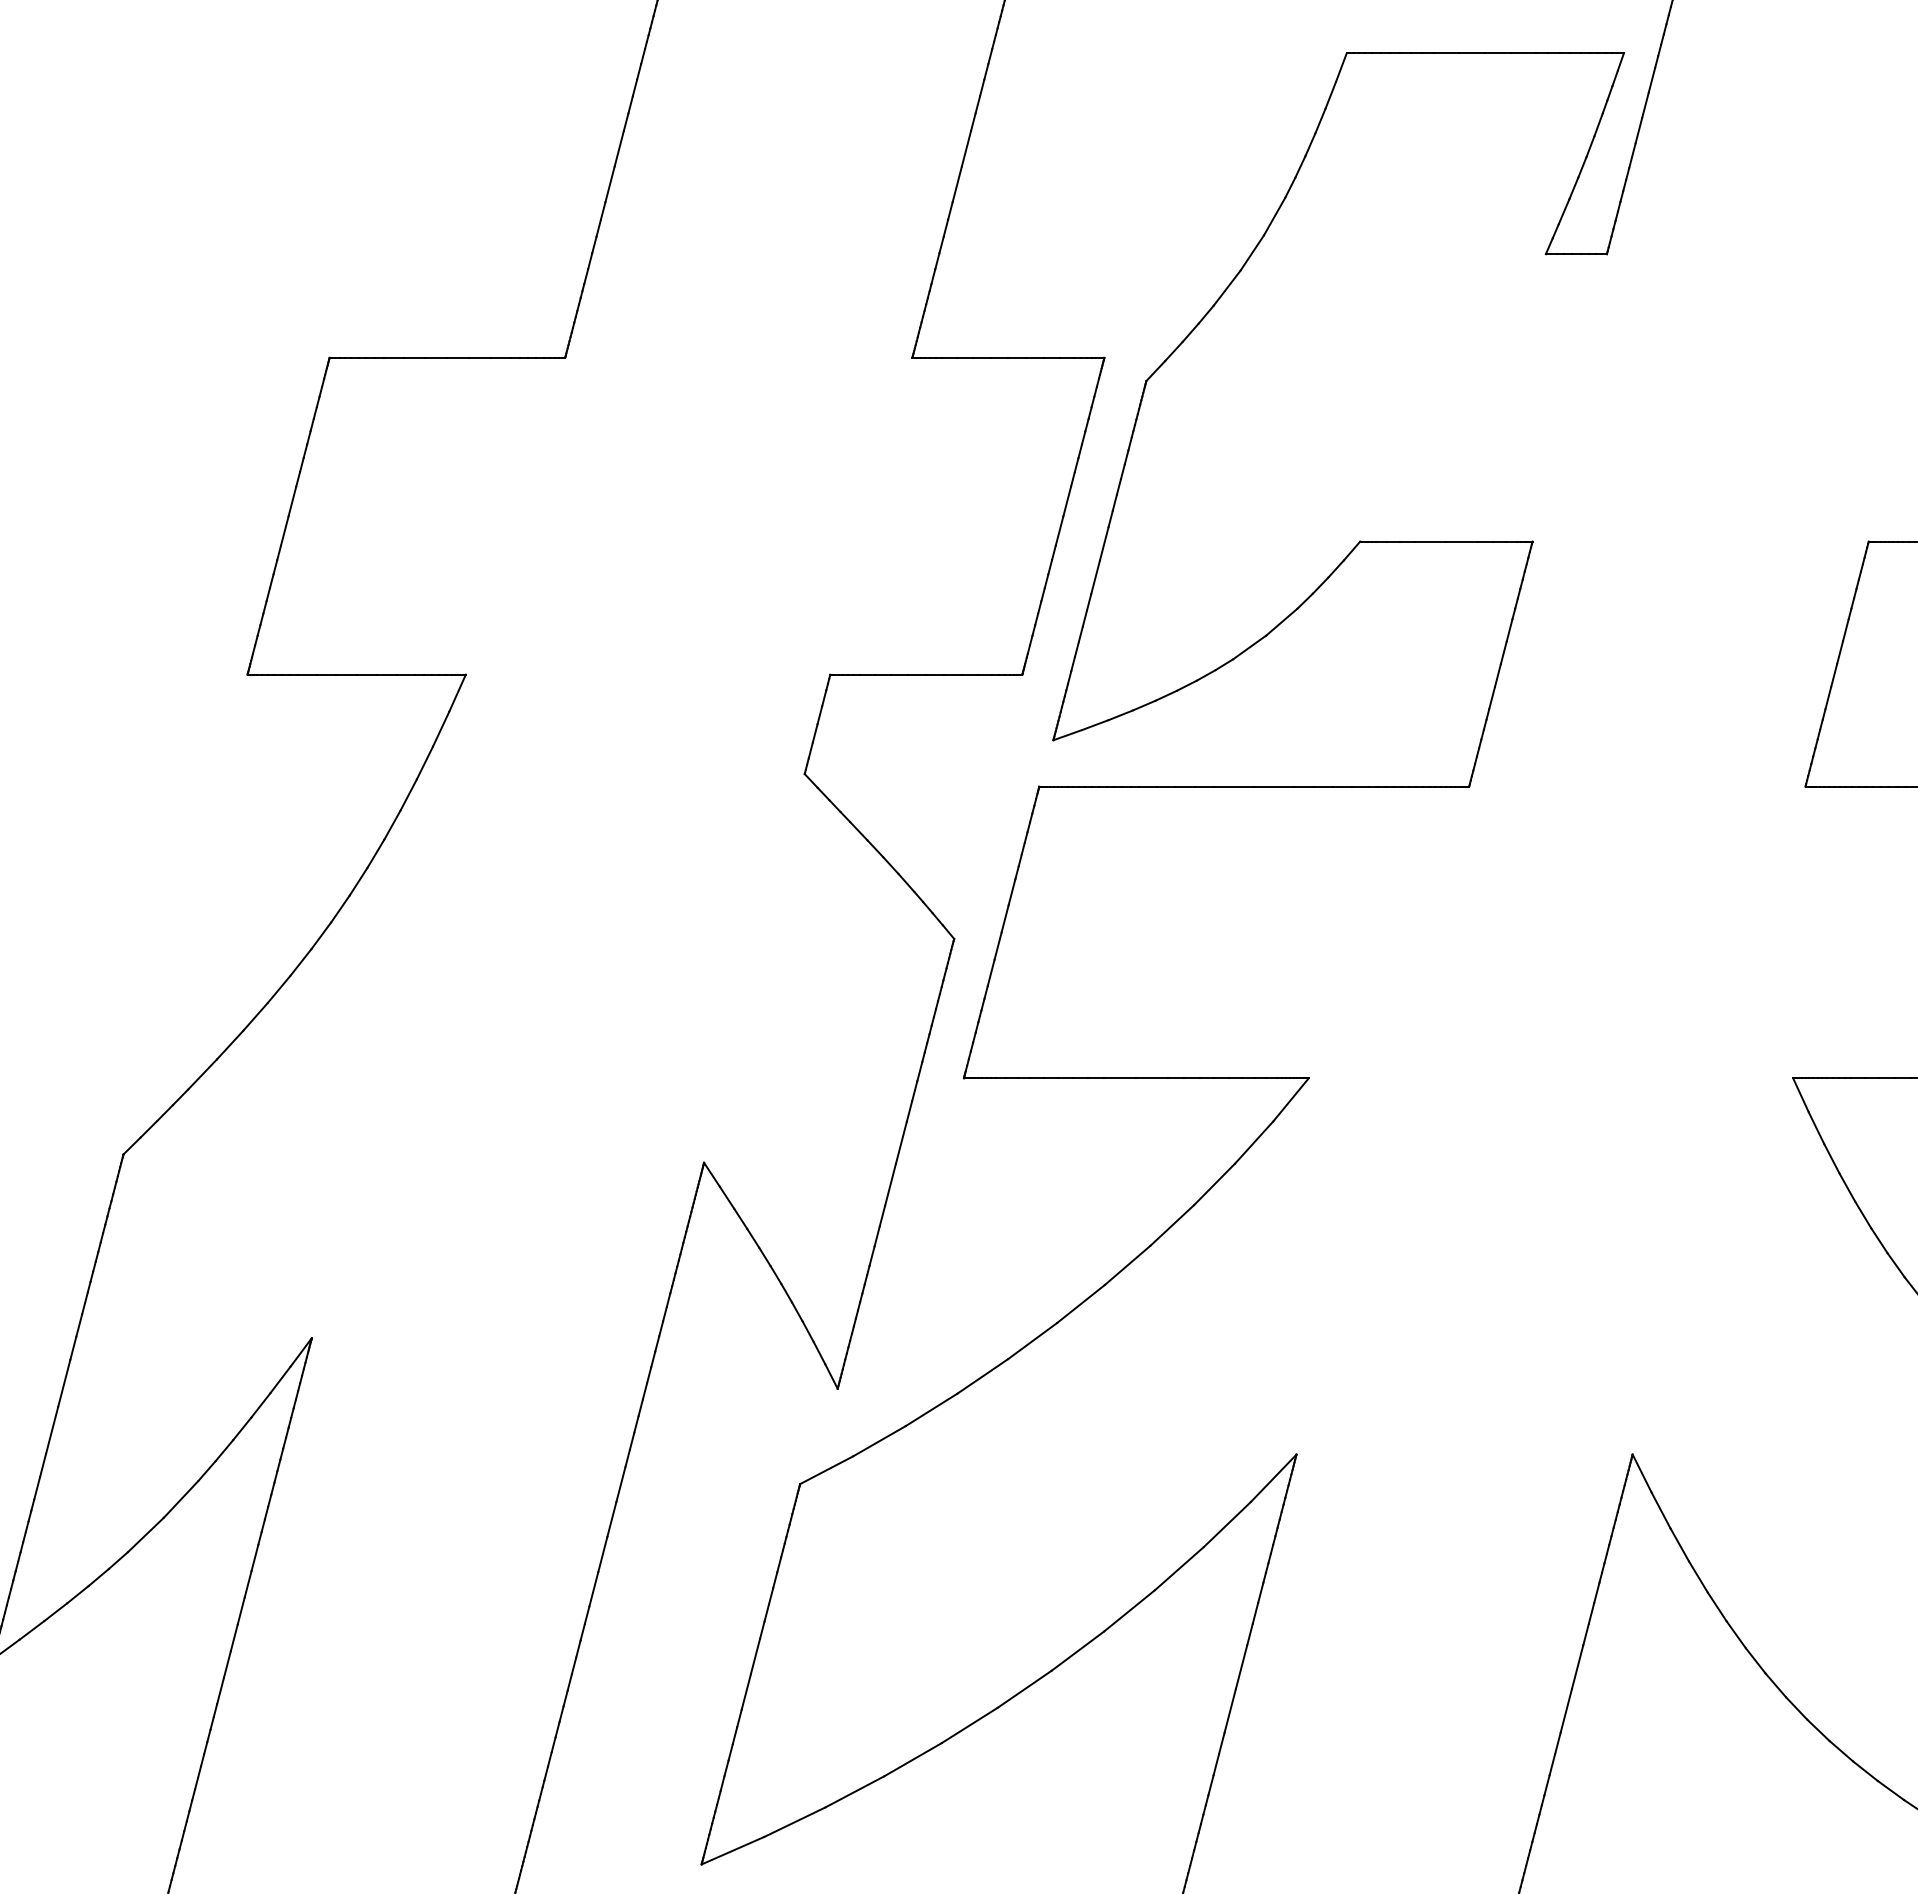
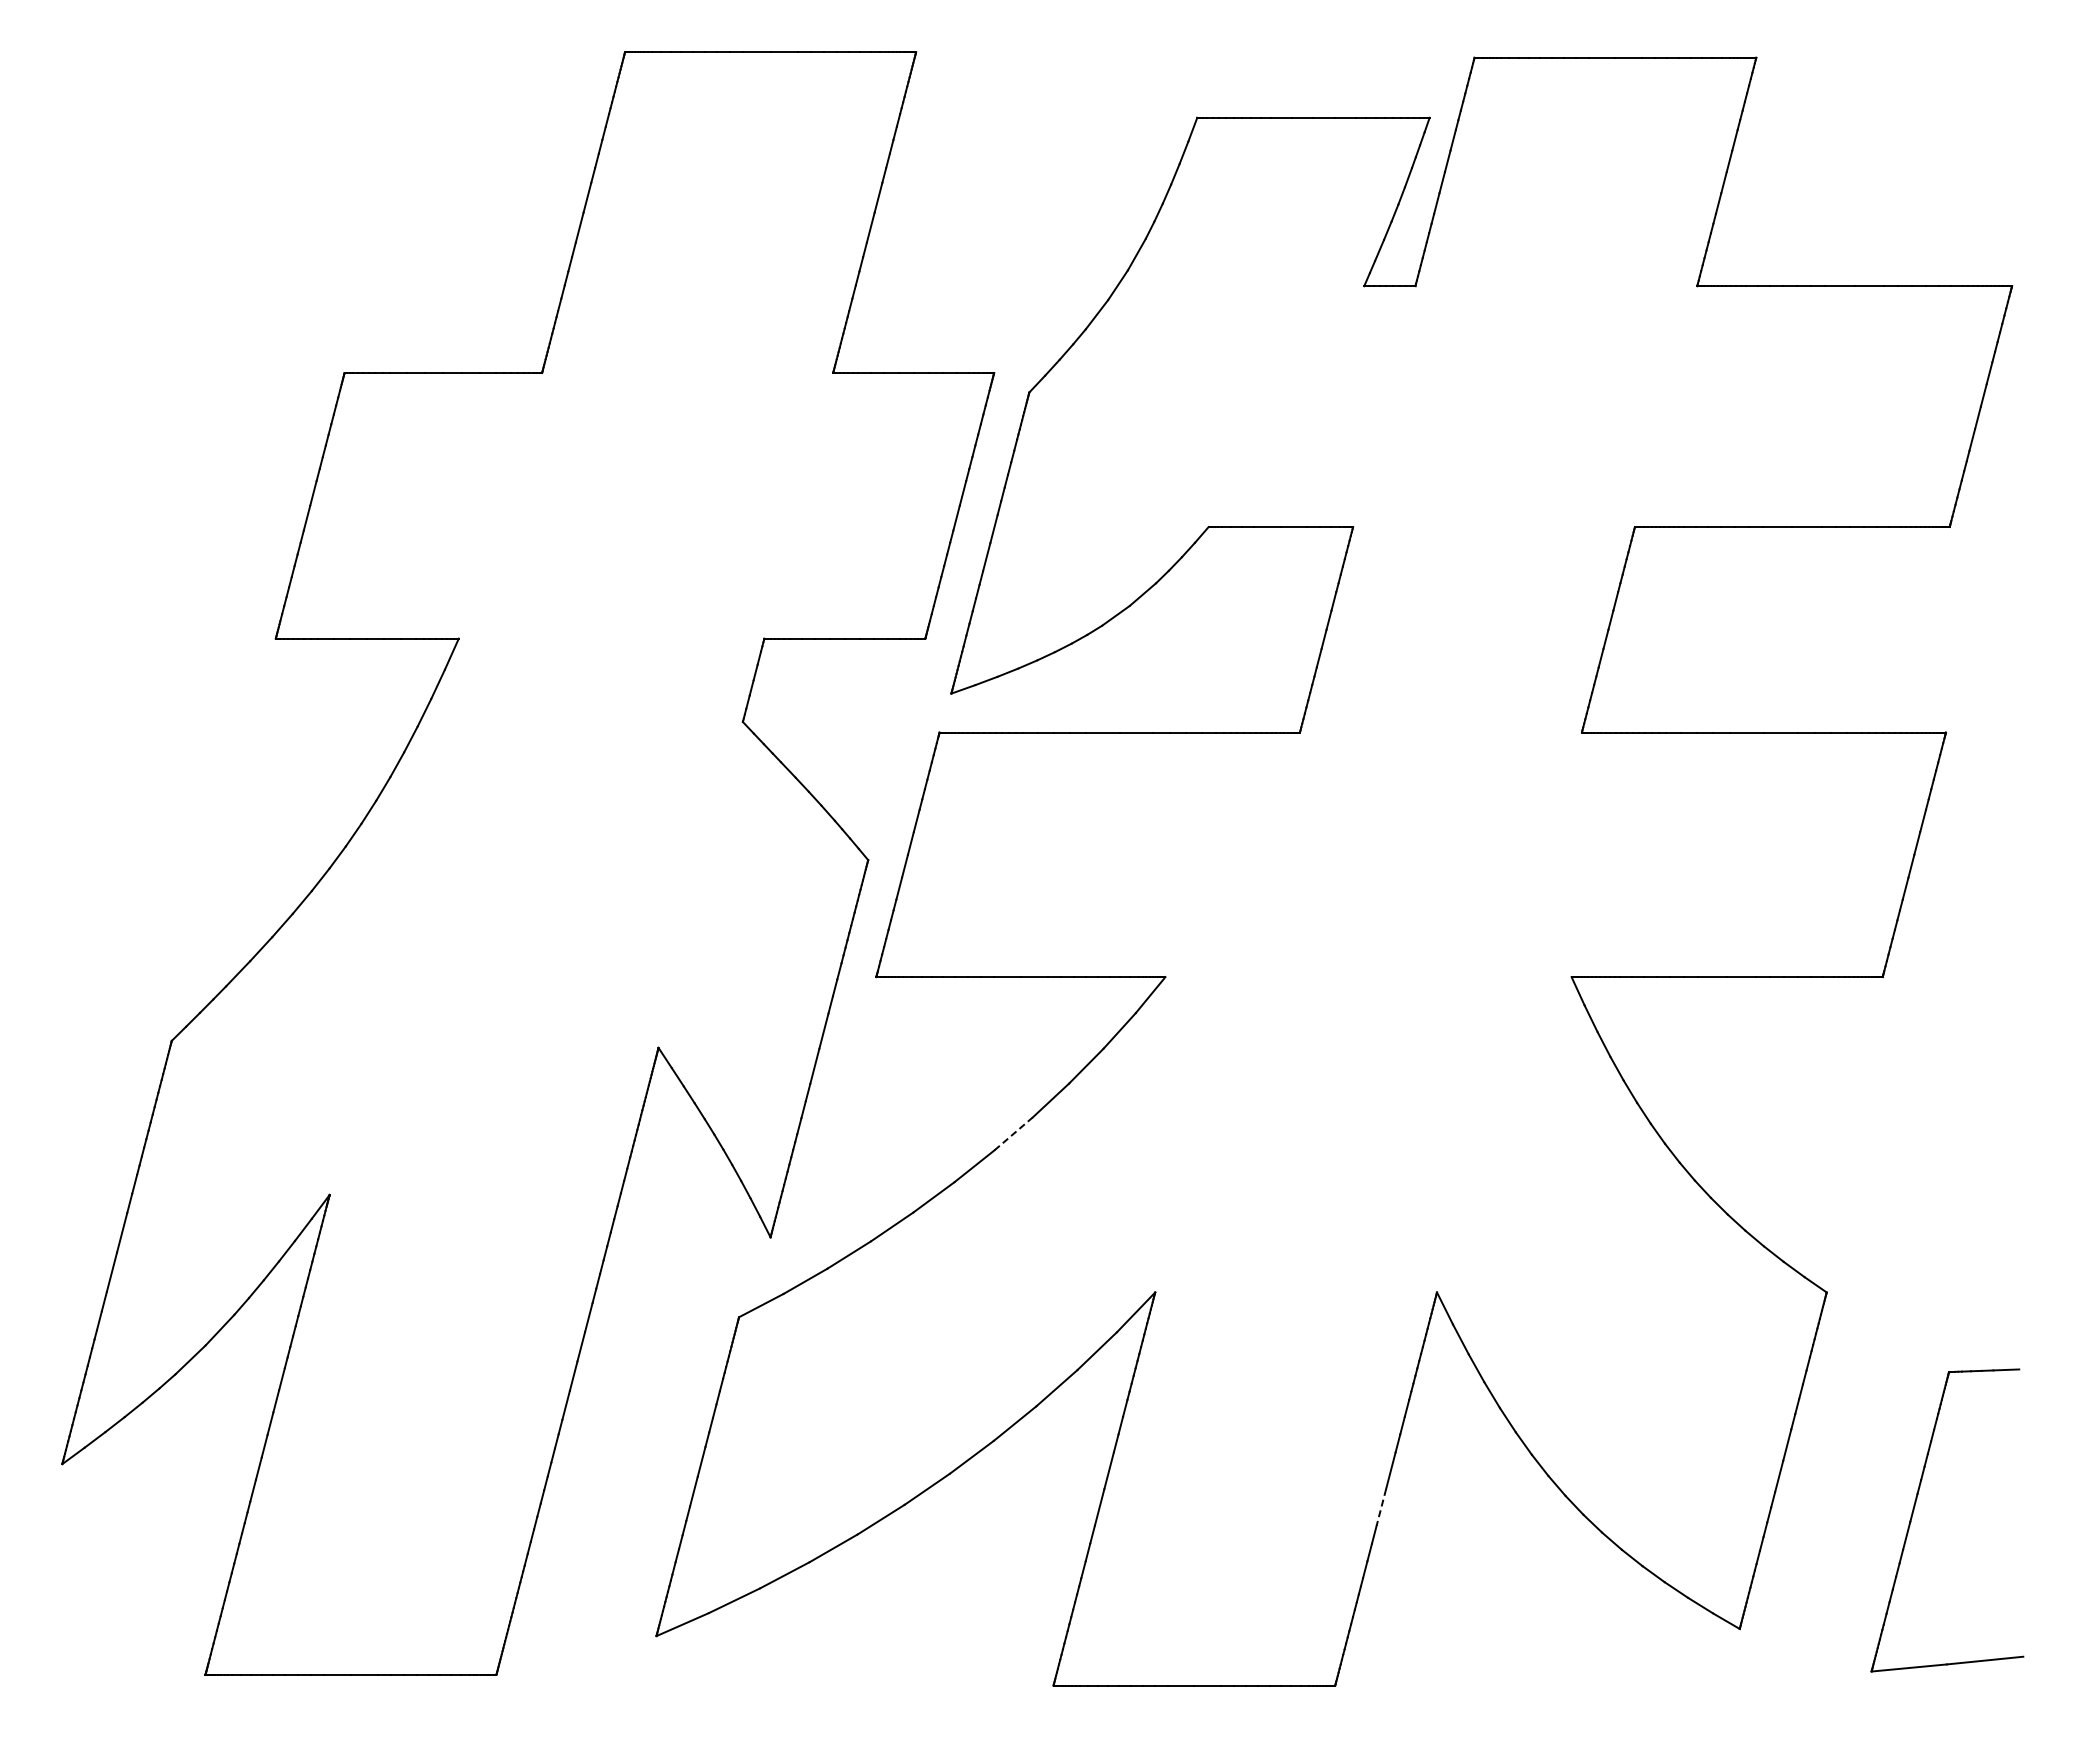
line: (1127, 1264) -> (1013, 1133), solid -> dashed
line: (1566, 1711) -> (1381, 1507), solid -> dashed

